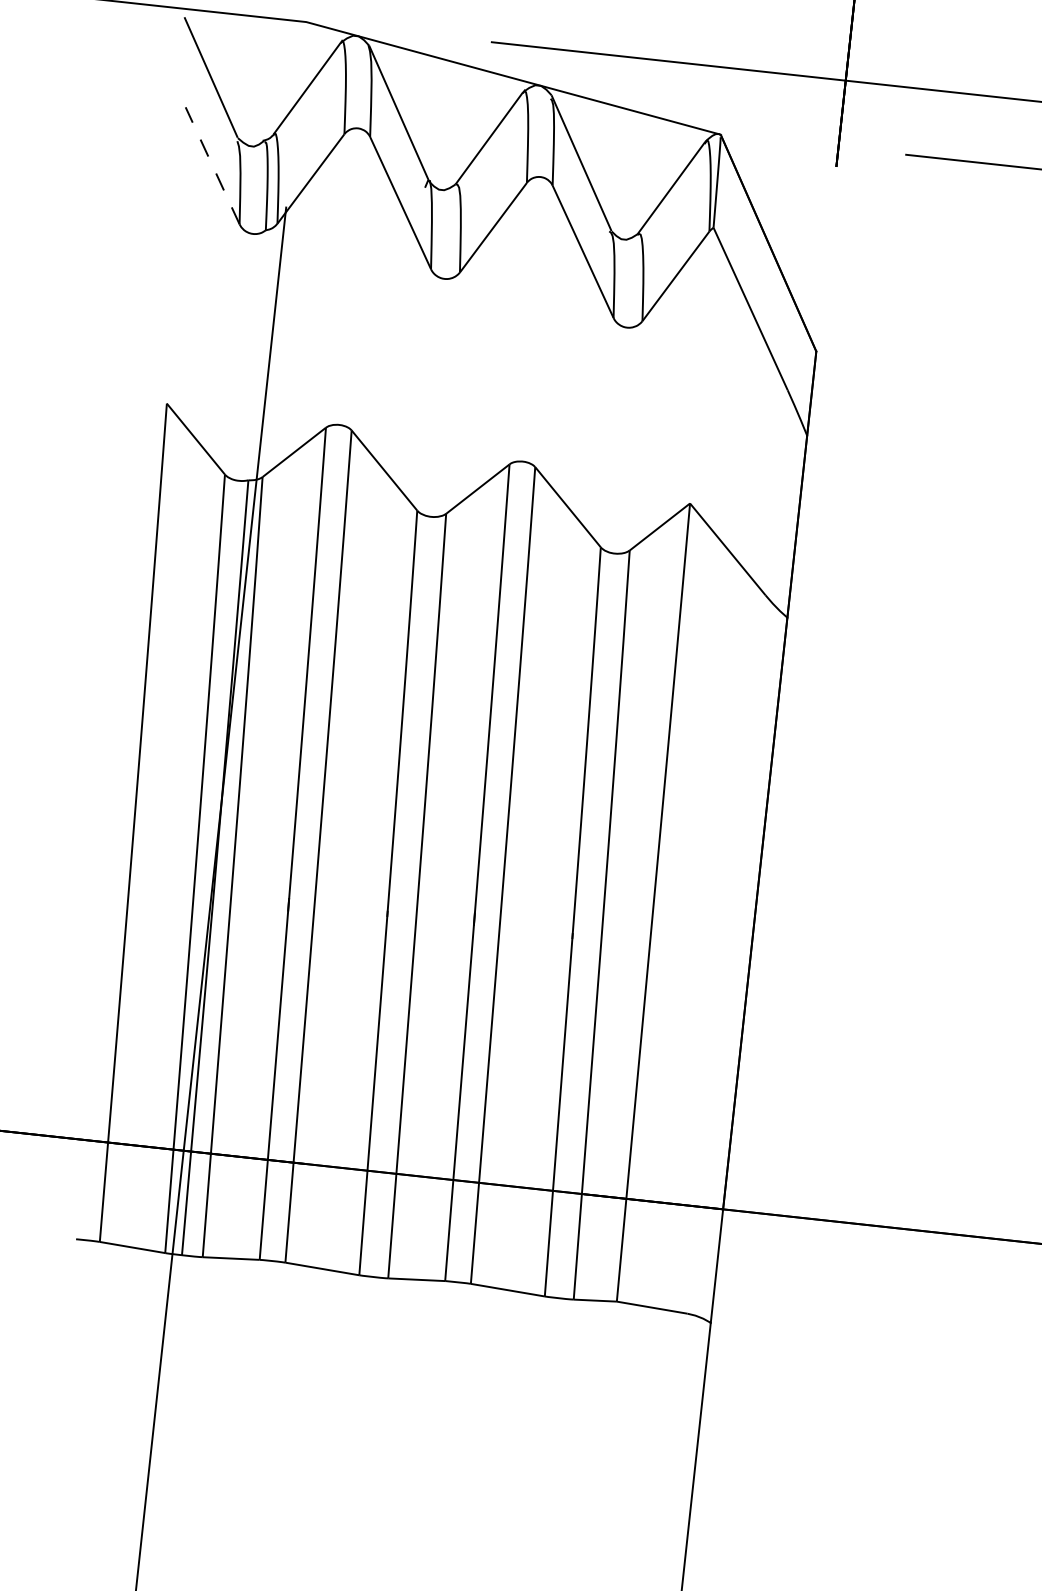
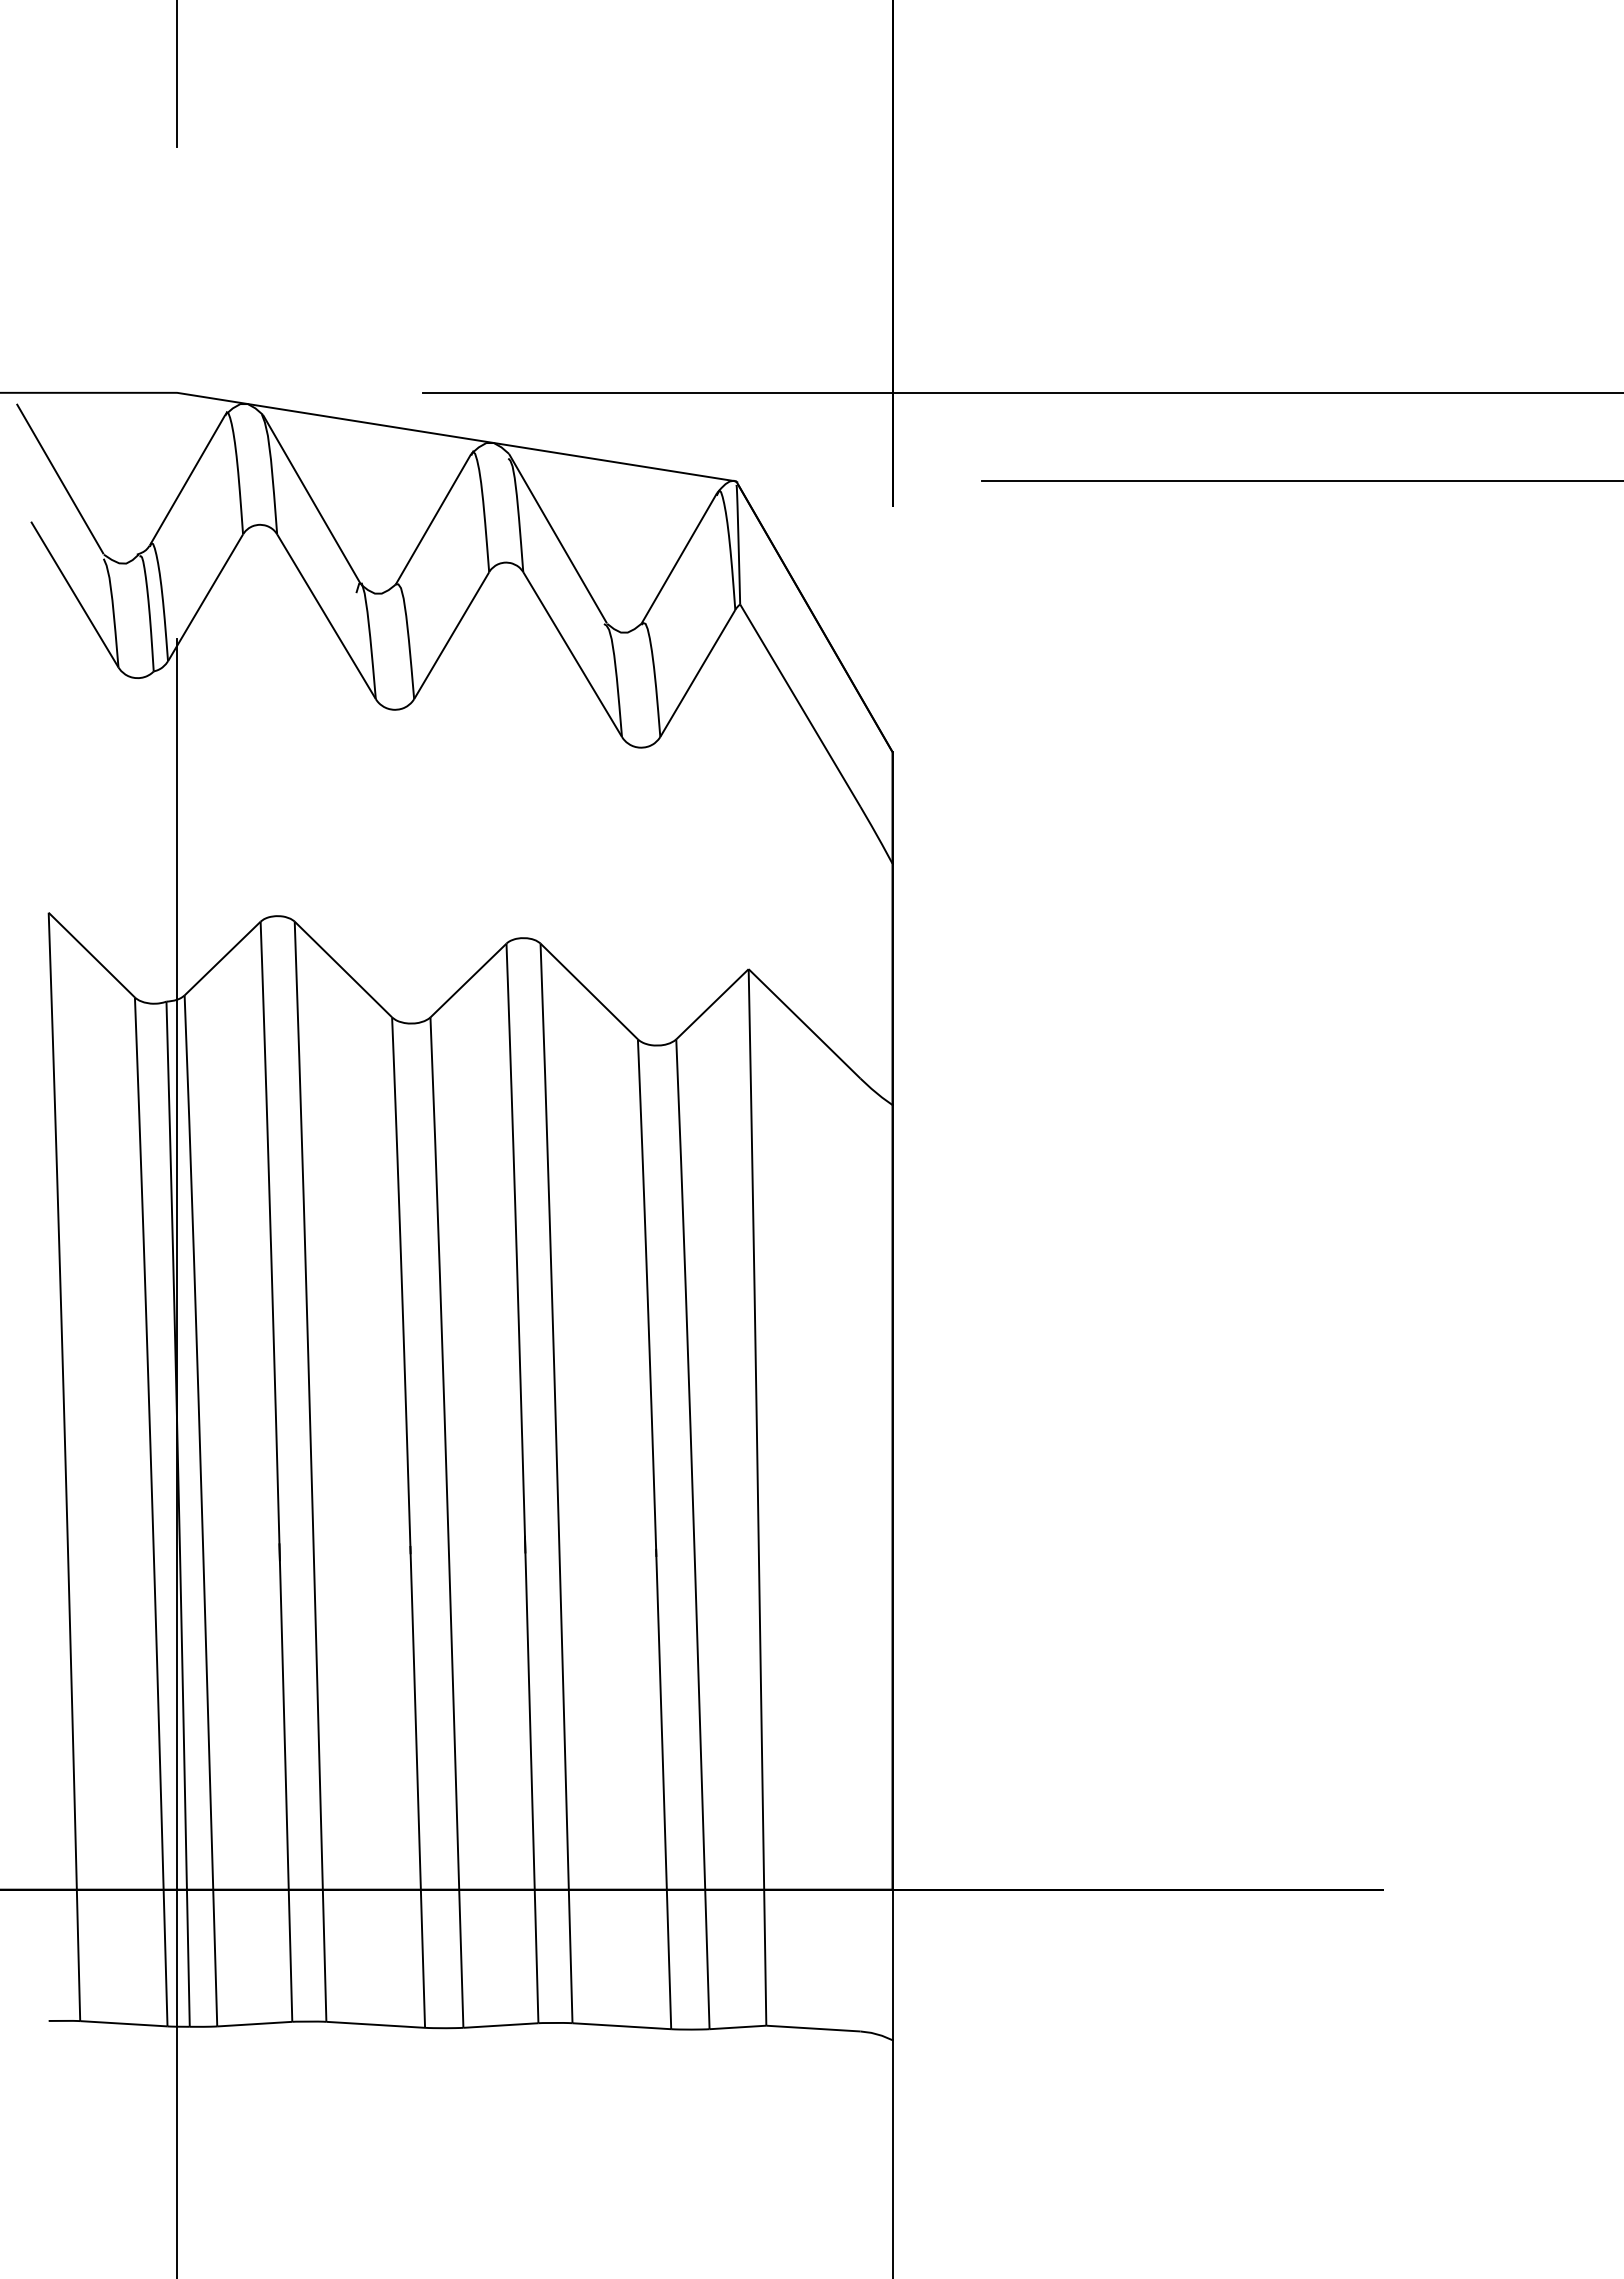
line: (212, 165) -> (74, 594), dashed -> solid

